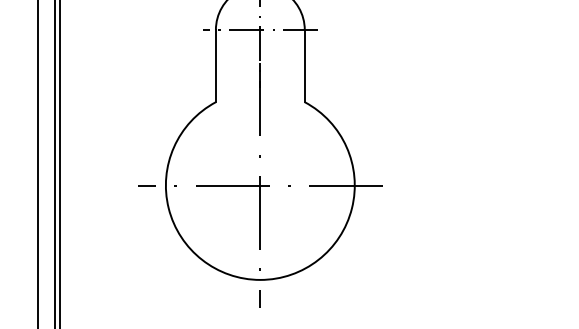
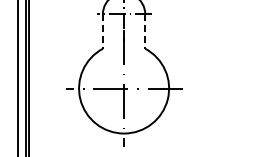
line: (215, 68) -> (102, 32), solid -> dashed
line: (305, 68) -> (145, 32), solid -> dashed

